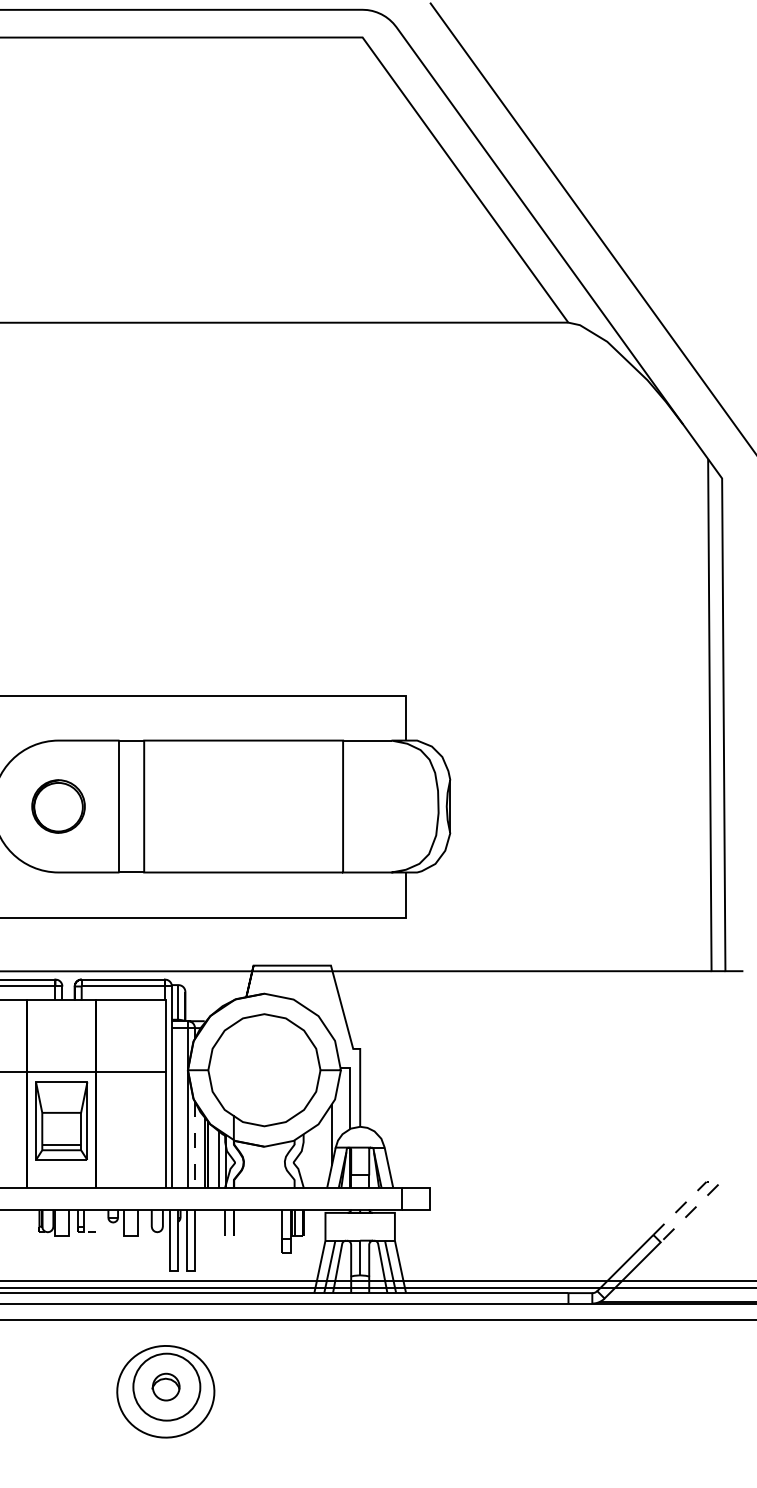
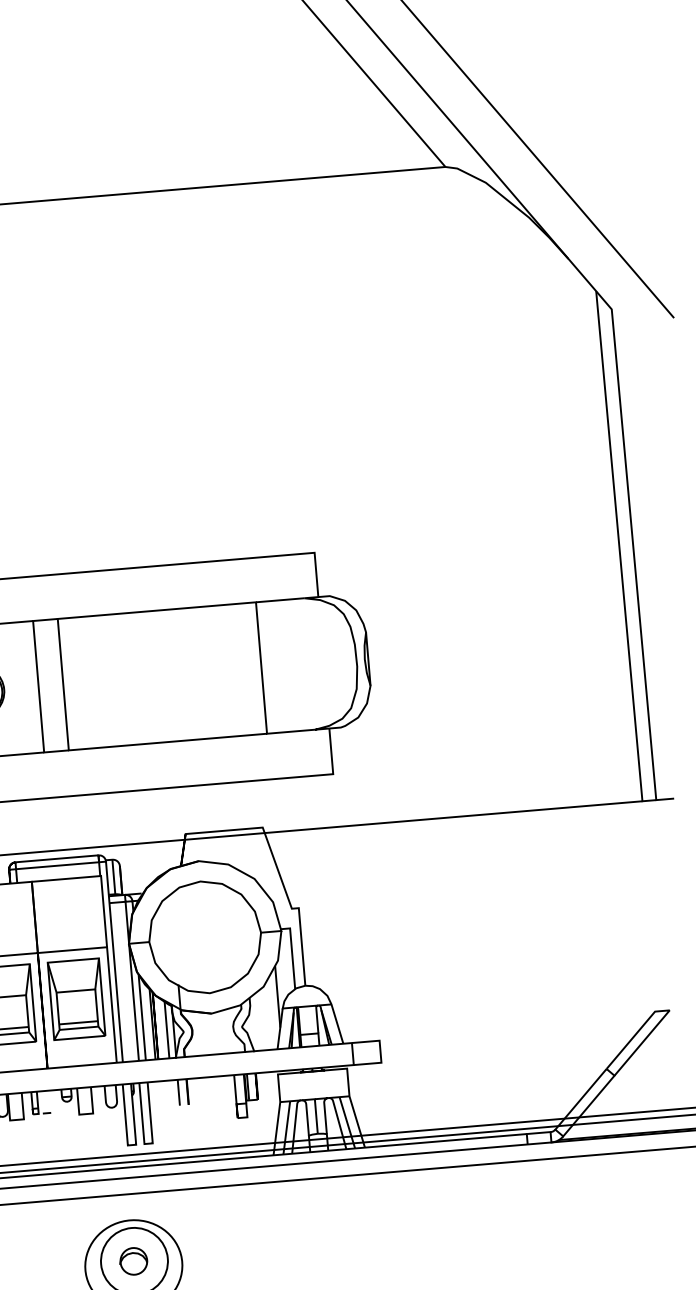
part: (130, 1120) -> (75, 998), added
line: (195, 1145) -> (142, 1018), dashed -> solid
line: (719, 1181) -> (667, 1010), dashed -> solid

